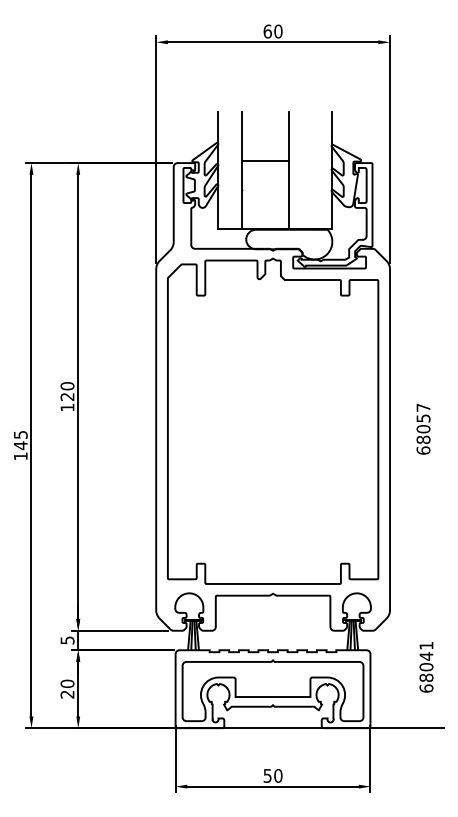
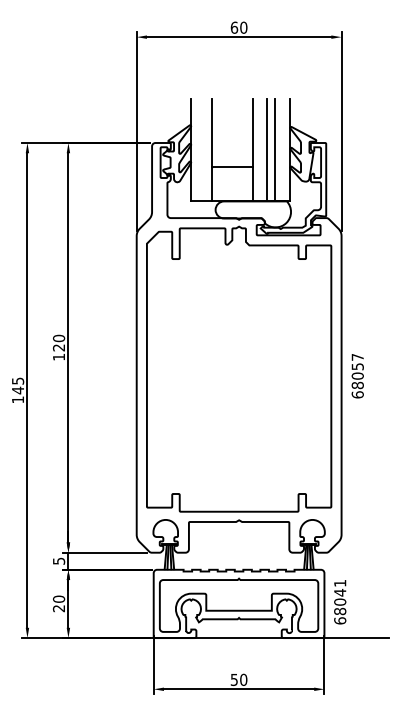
line: (264, 161) -> (231, 167), moved
line: (305, 170) -> (267, 149), added
line: (314, 170) -> (275, 149), added
text: (423, 429) -> (357, 376), moved
text: (426, 667) -> (340, 602), moved

